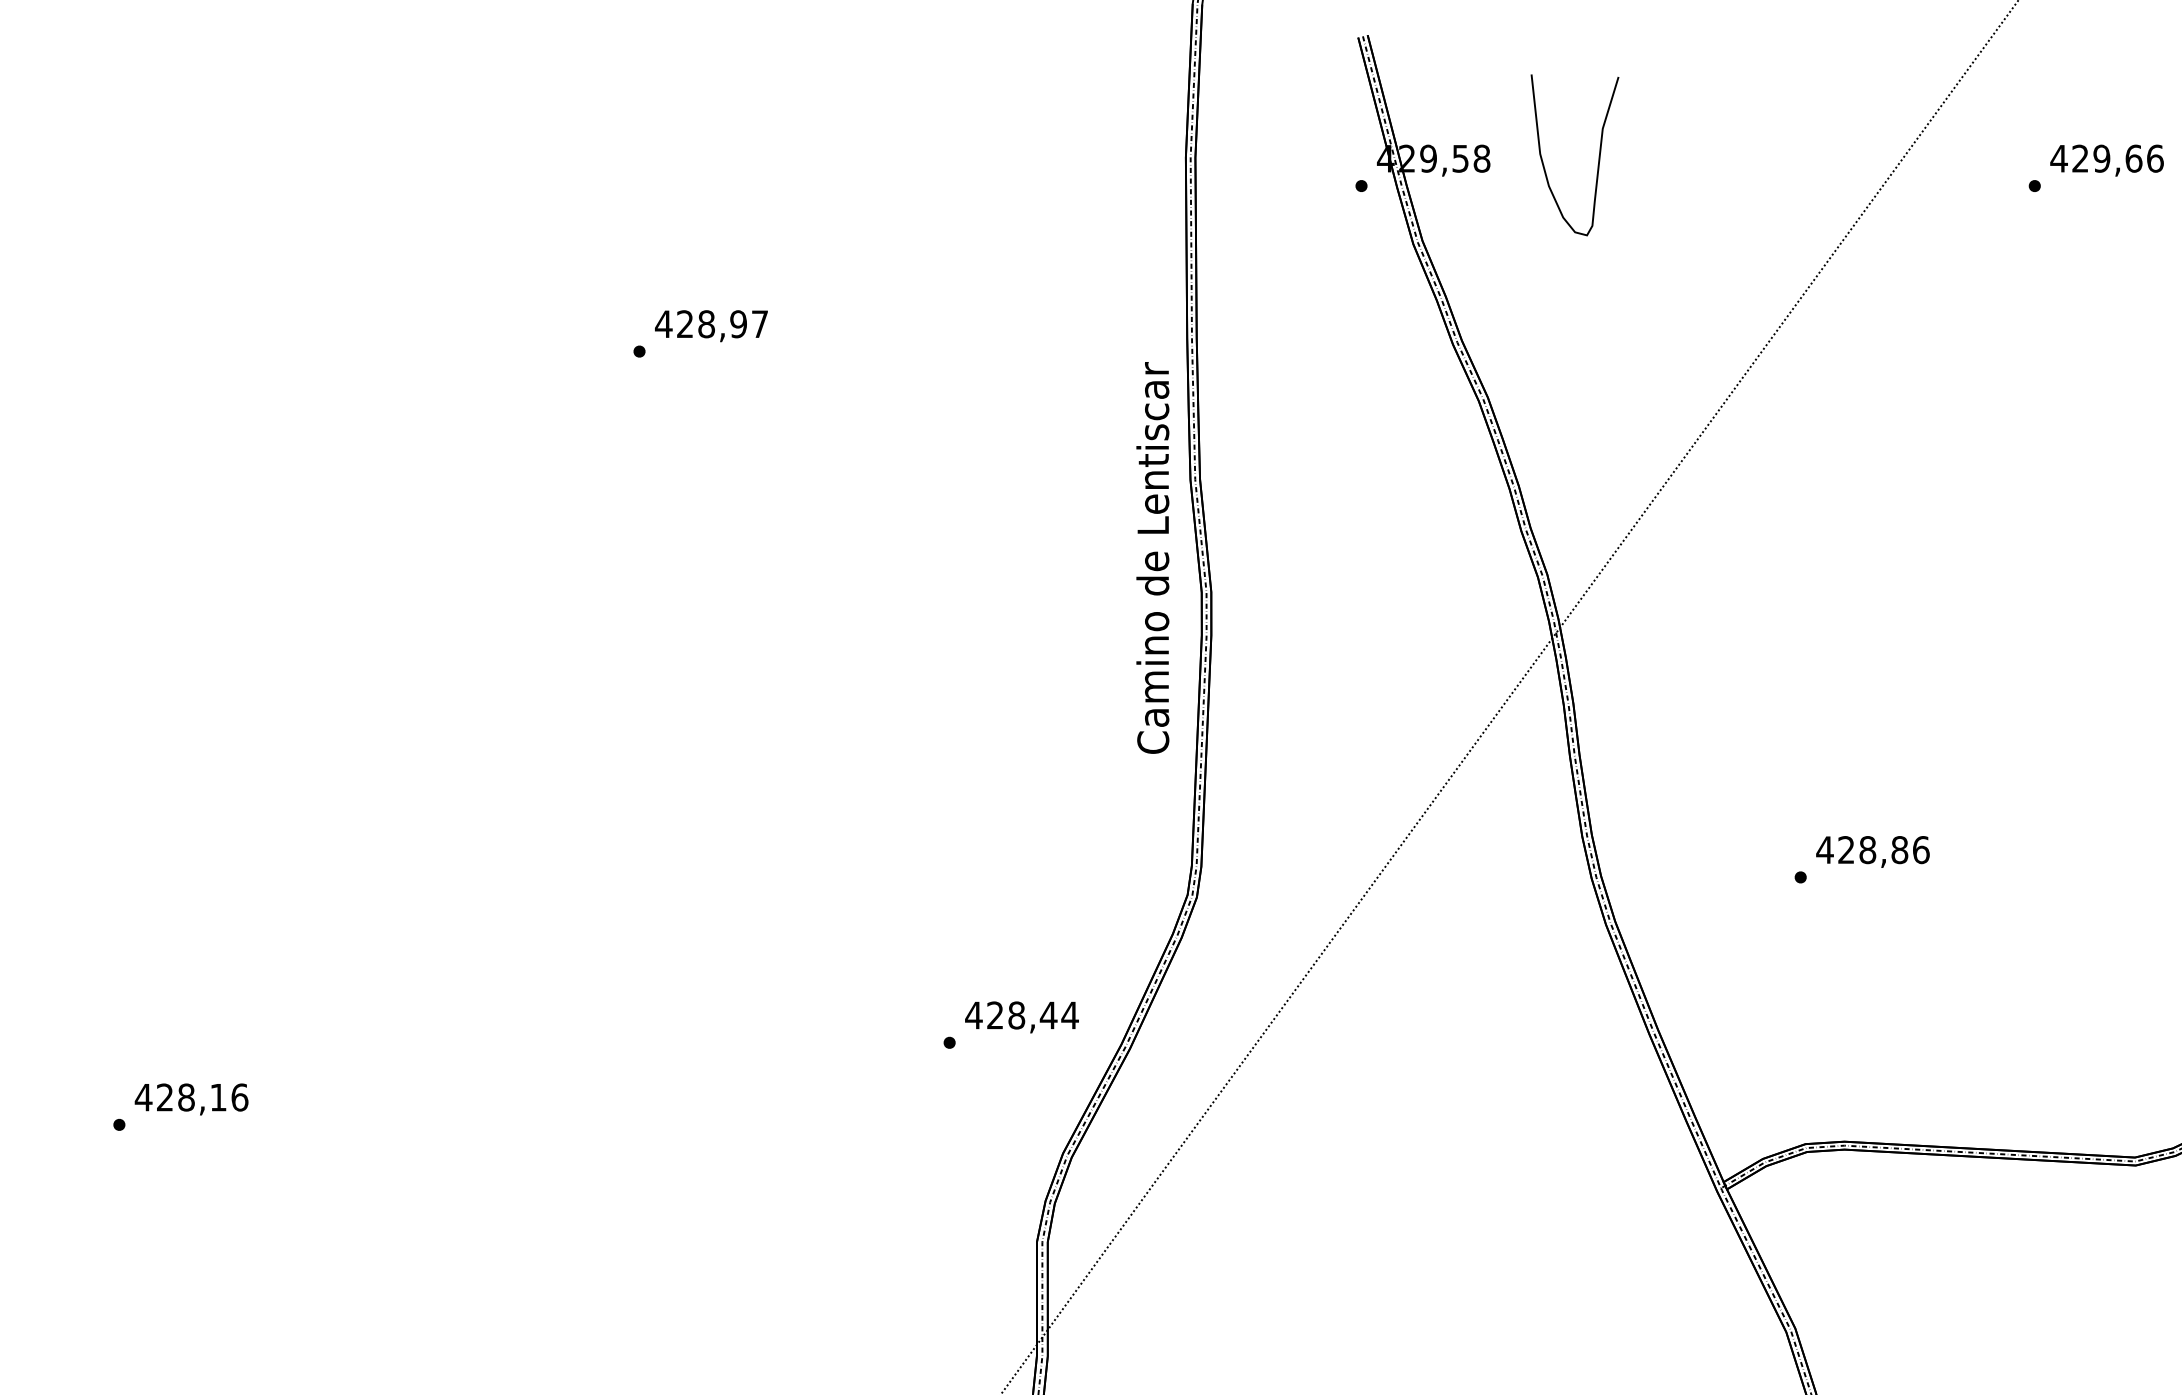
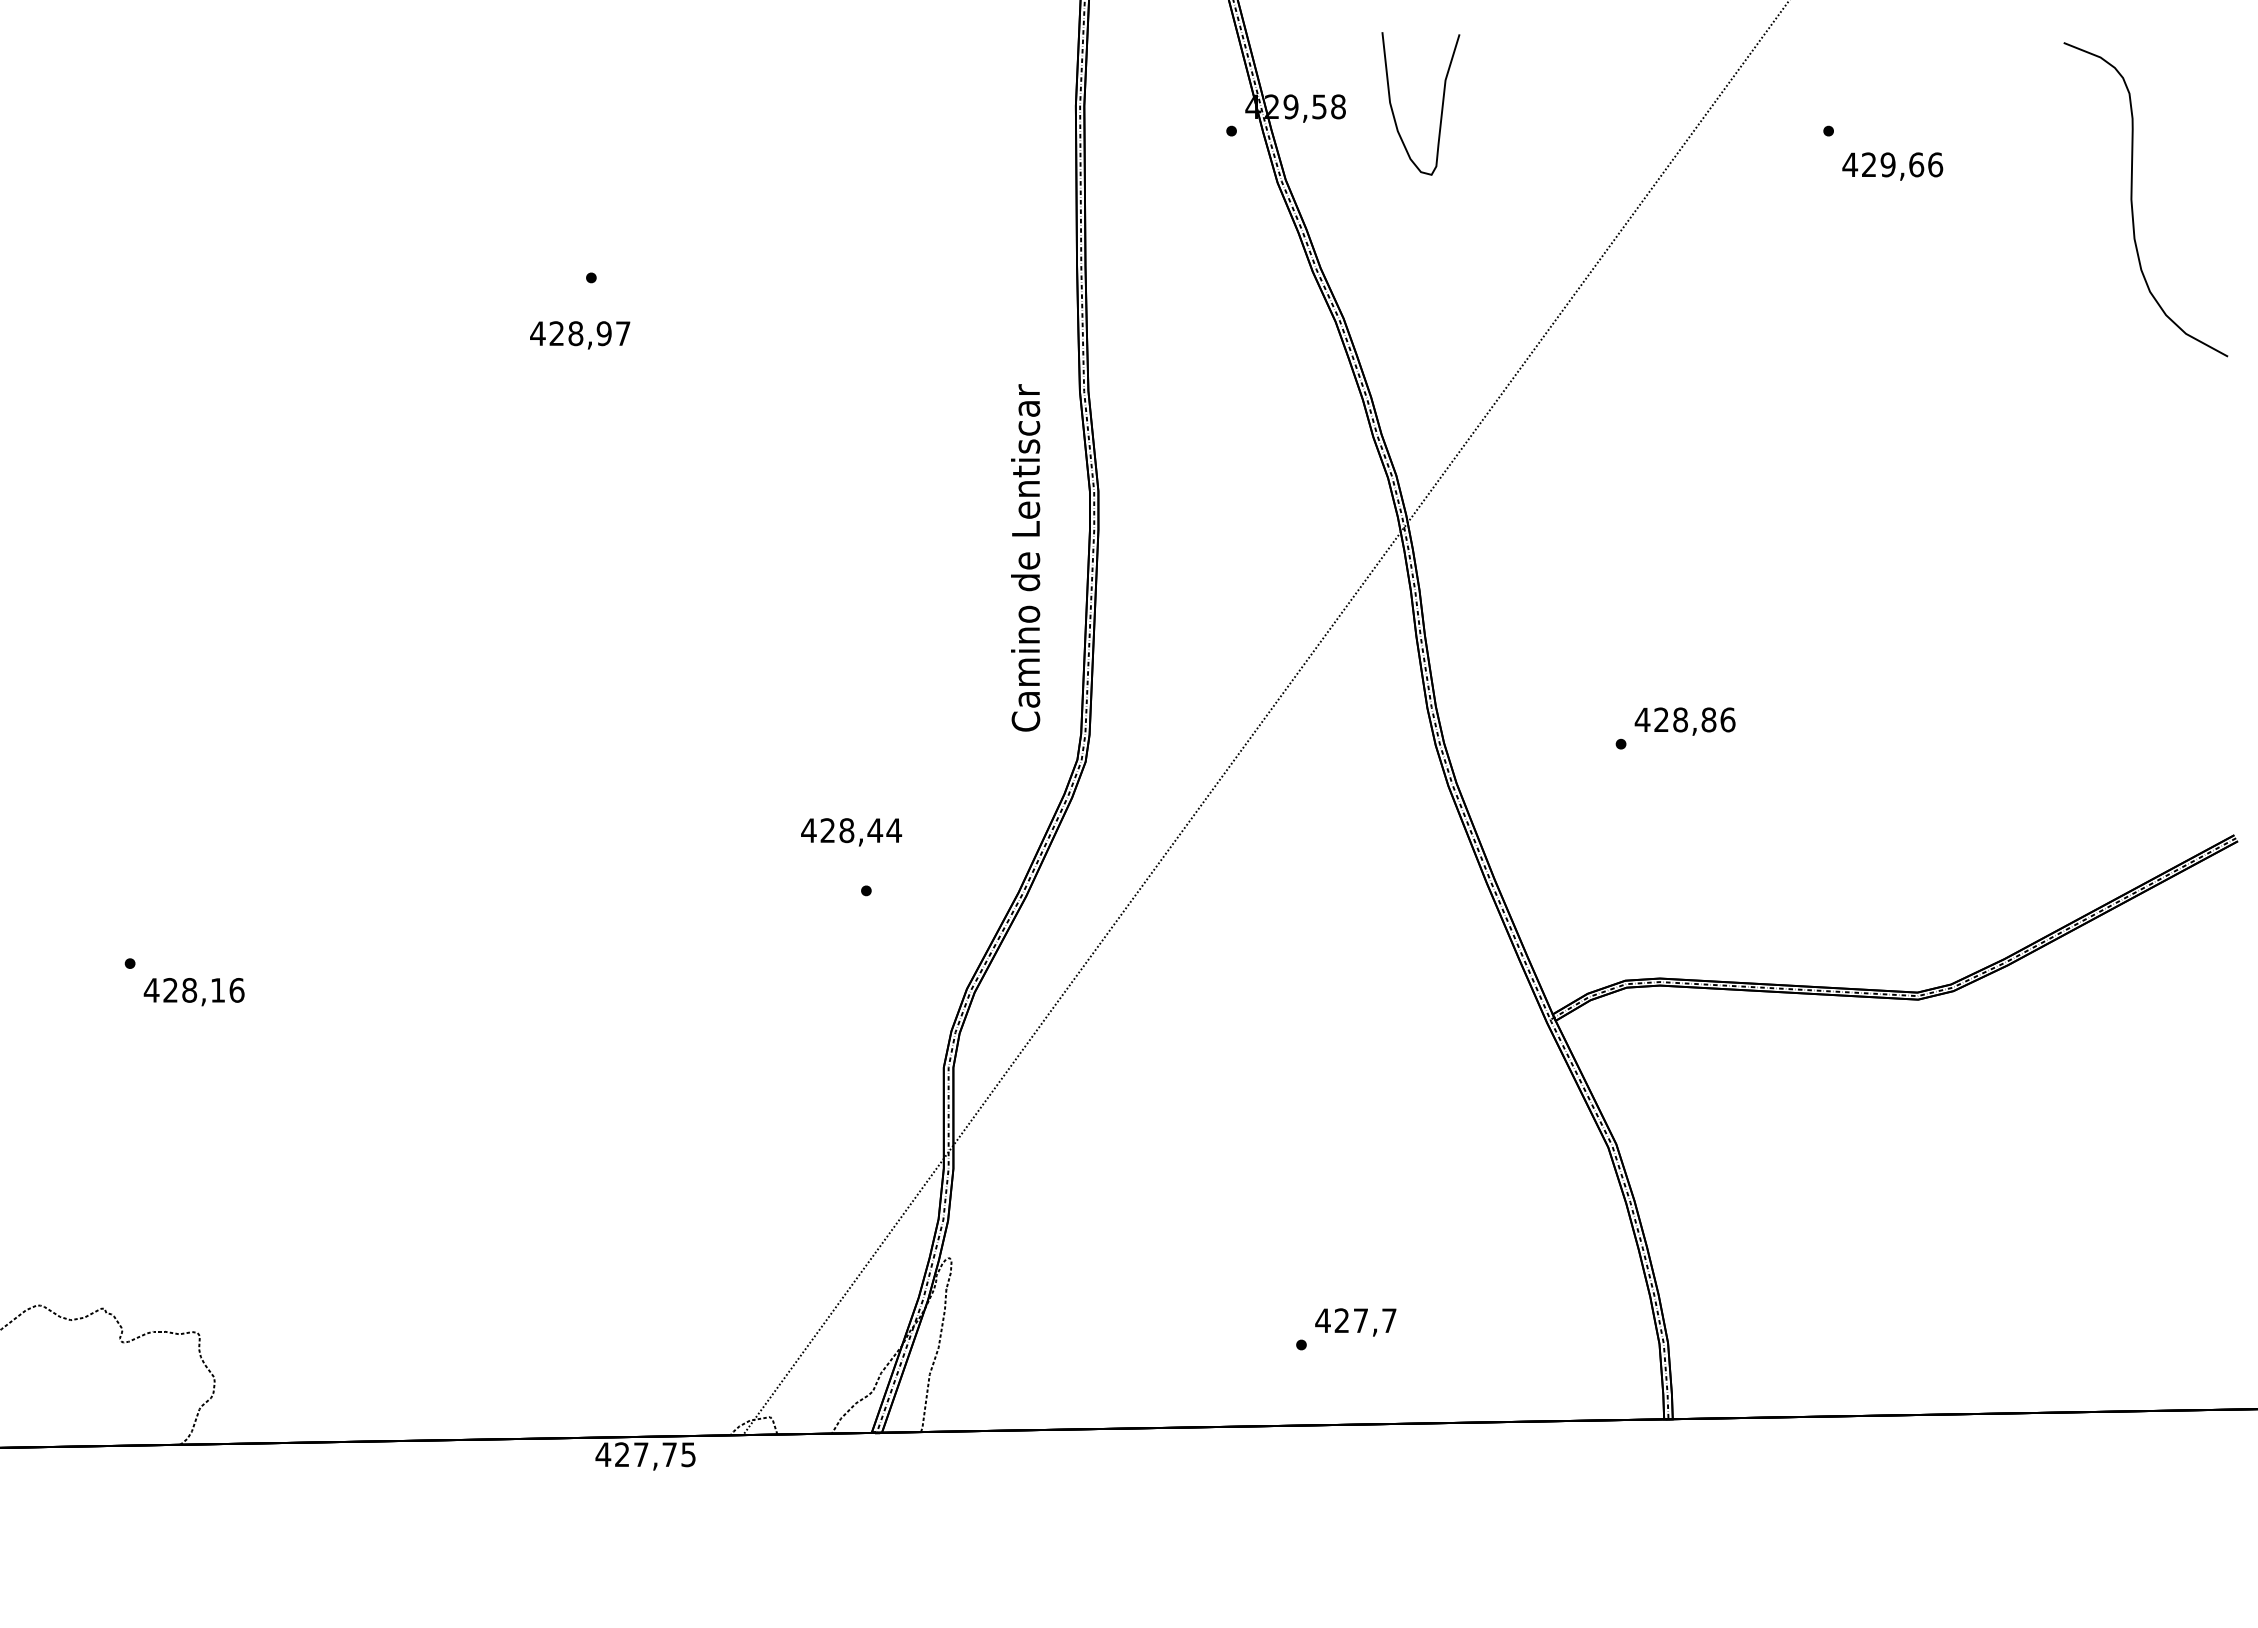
text: (2106, 160) -> (1892, 166), moved
text: (711, 326) -> (580, 335), moved
text: (1152, 557) -> (1025, 557), moved
text: (1021, 1017) -> (851, 832), moved
text: (190, 1099) -> (193, 992), moved

